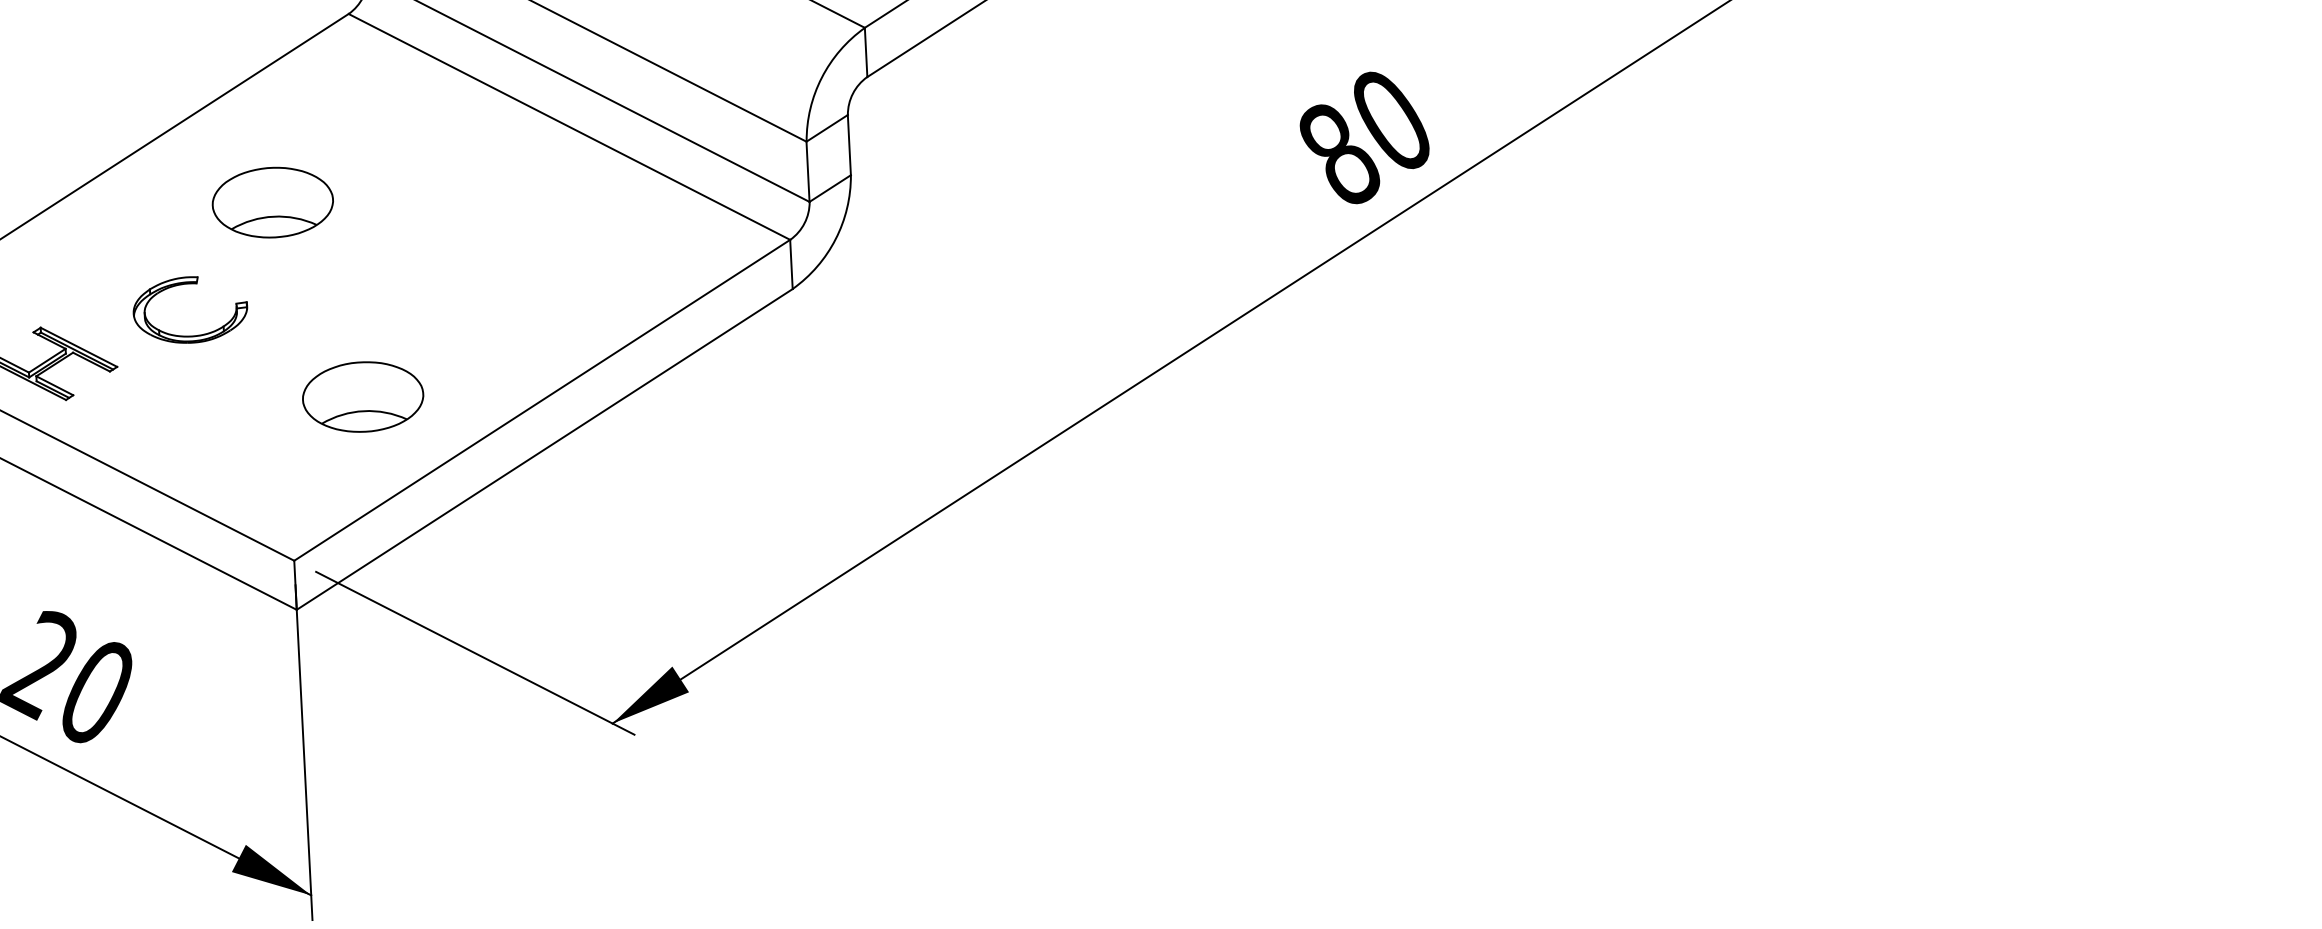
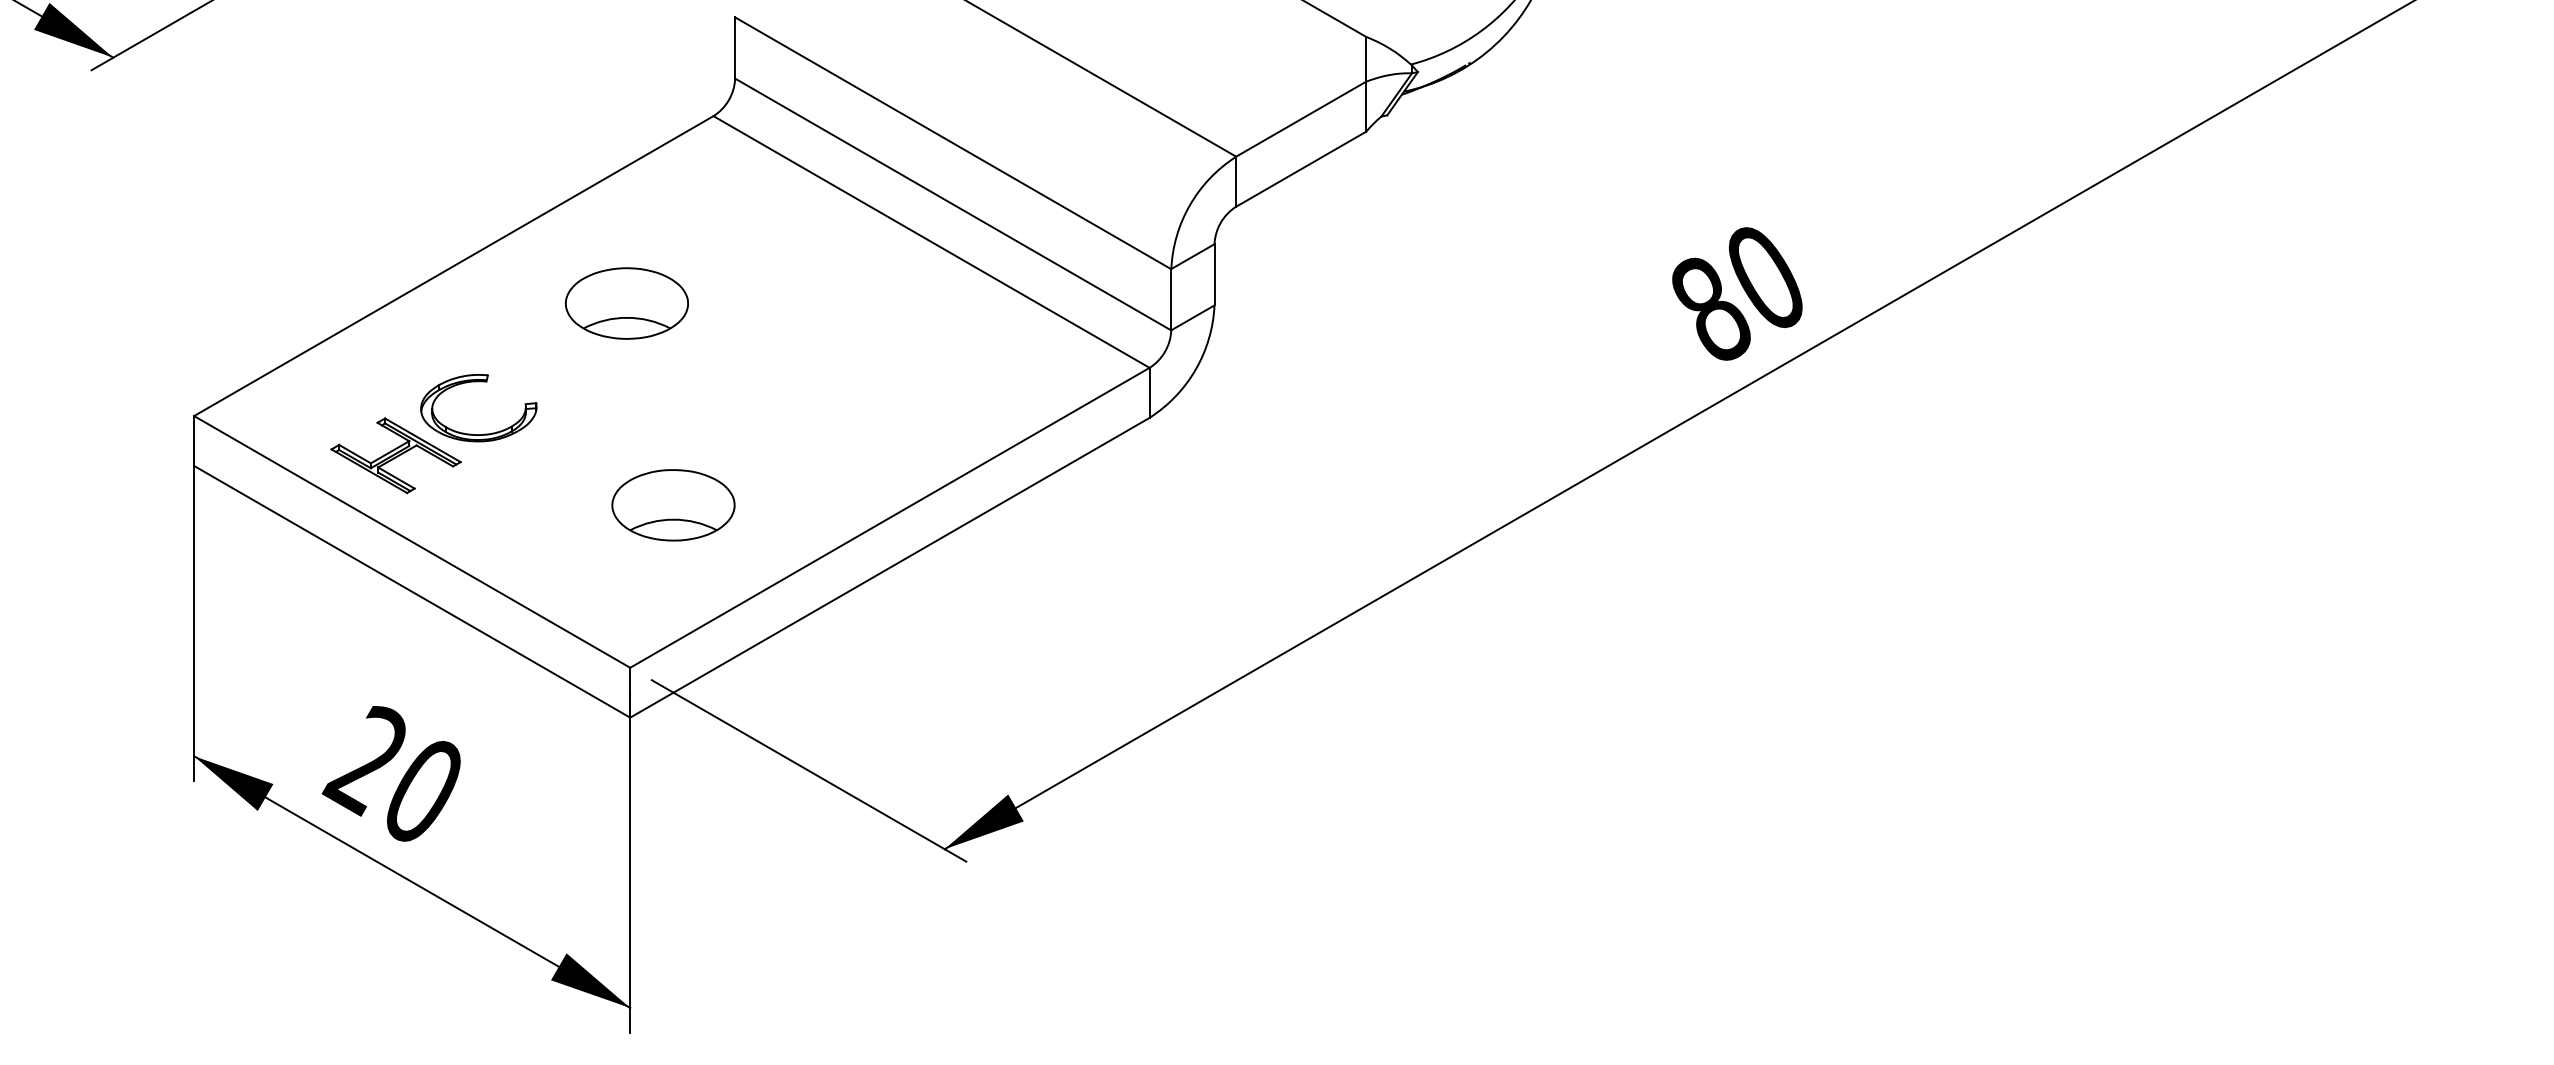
part: (197, 334) -> (484, 433), moved
part: (363, 397) -> (673, 505), moved

